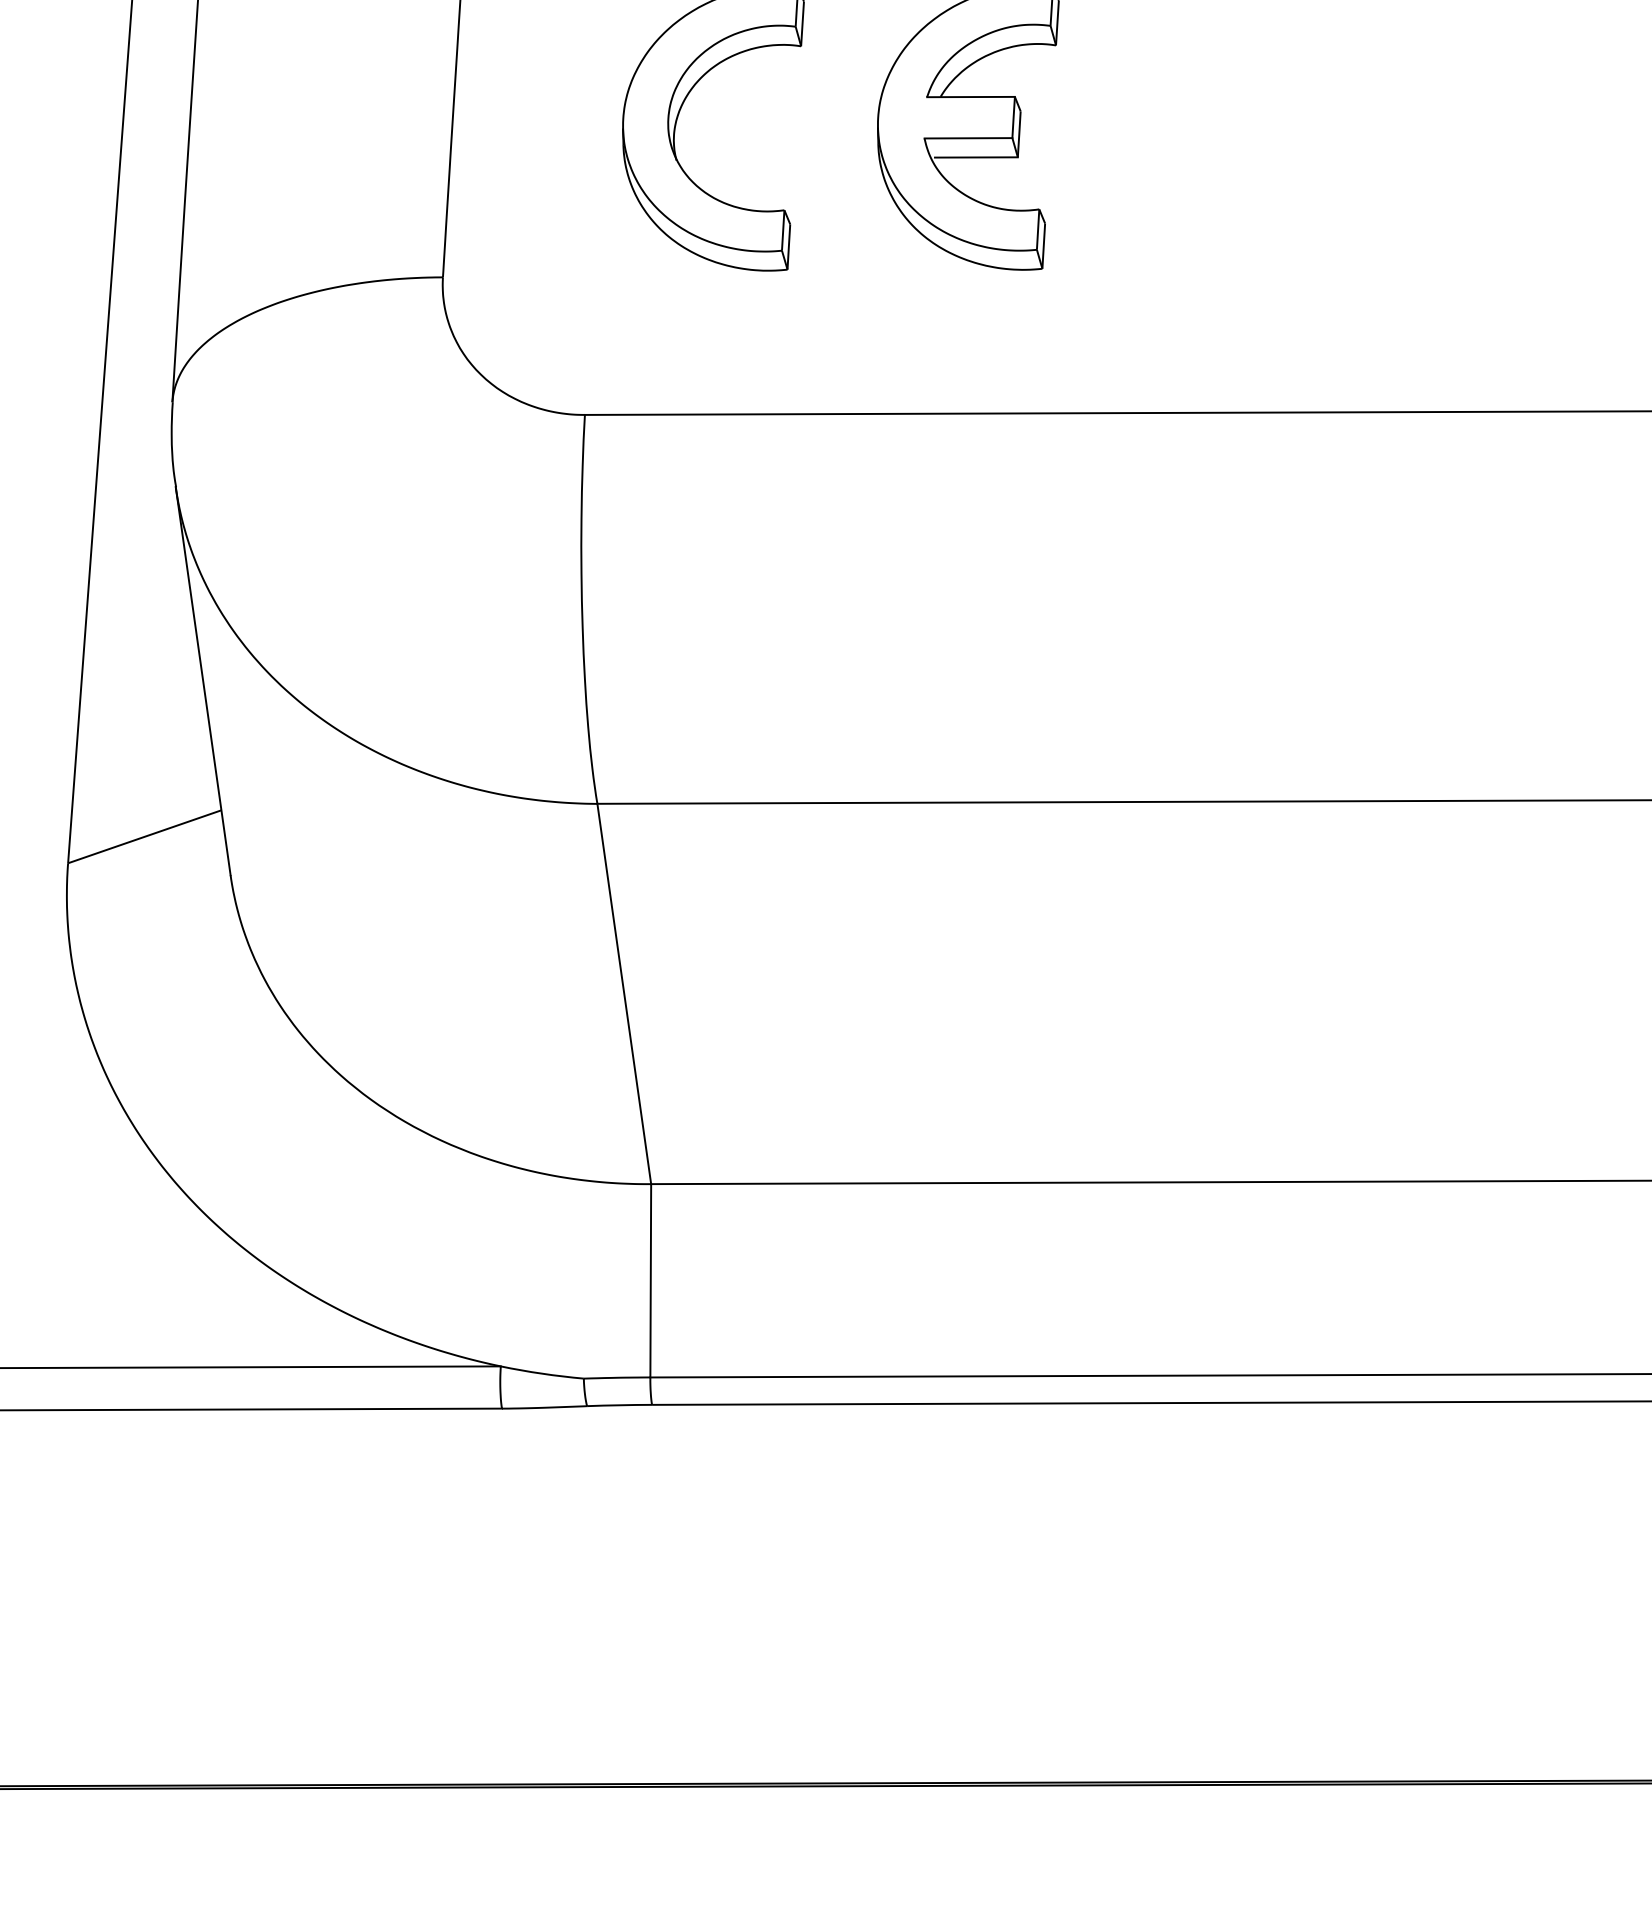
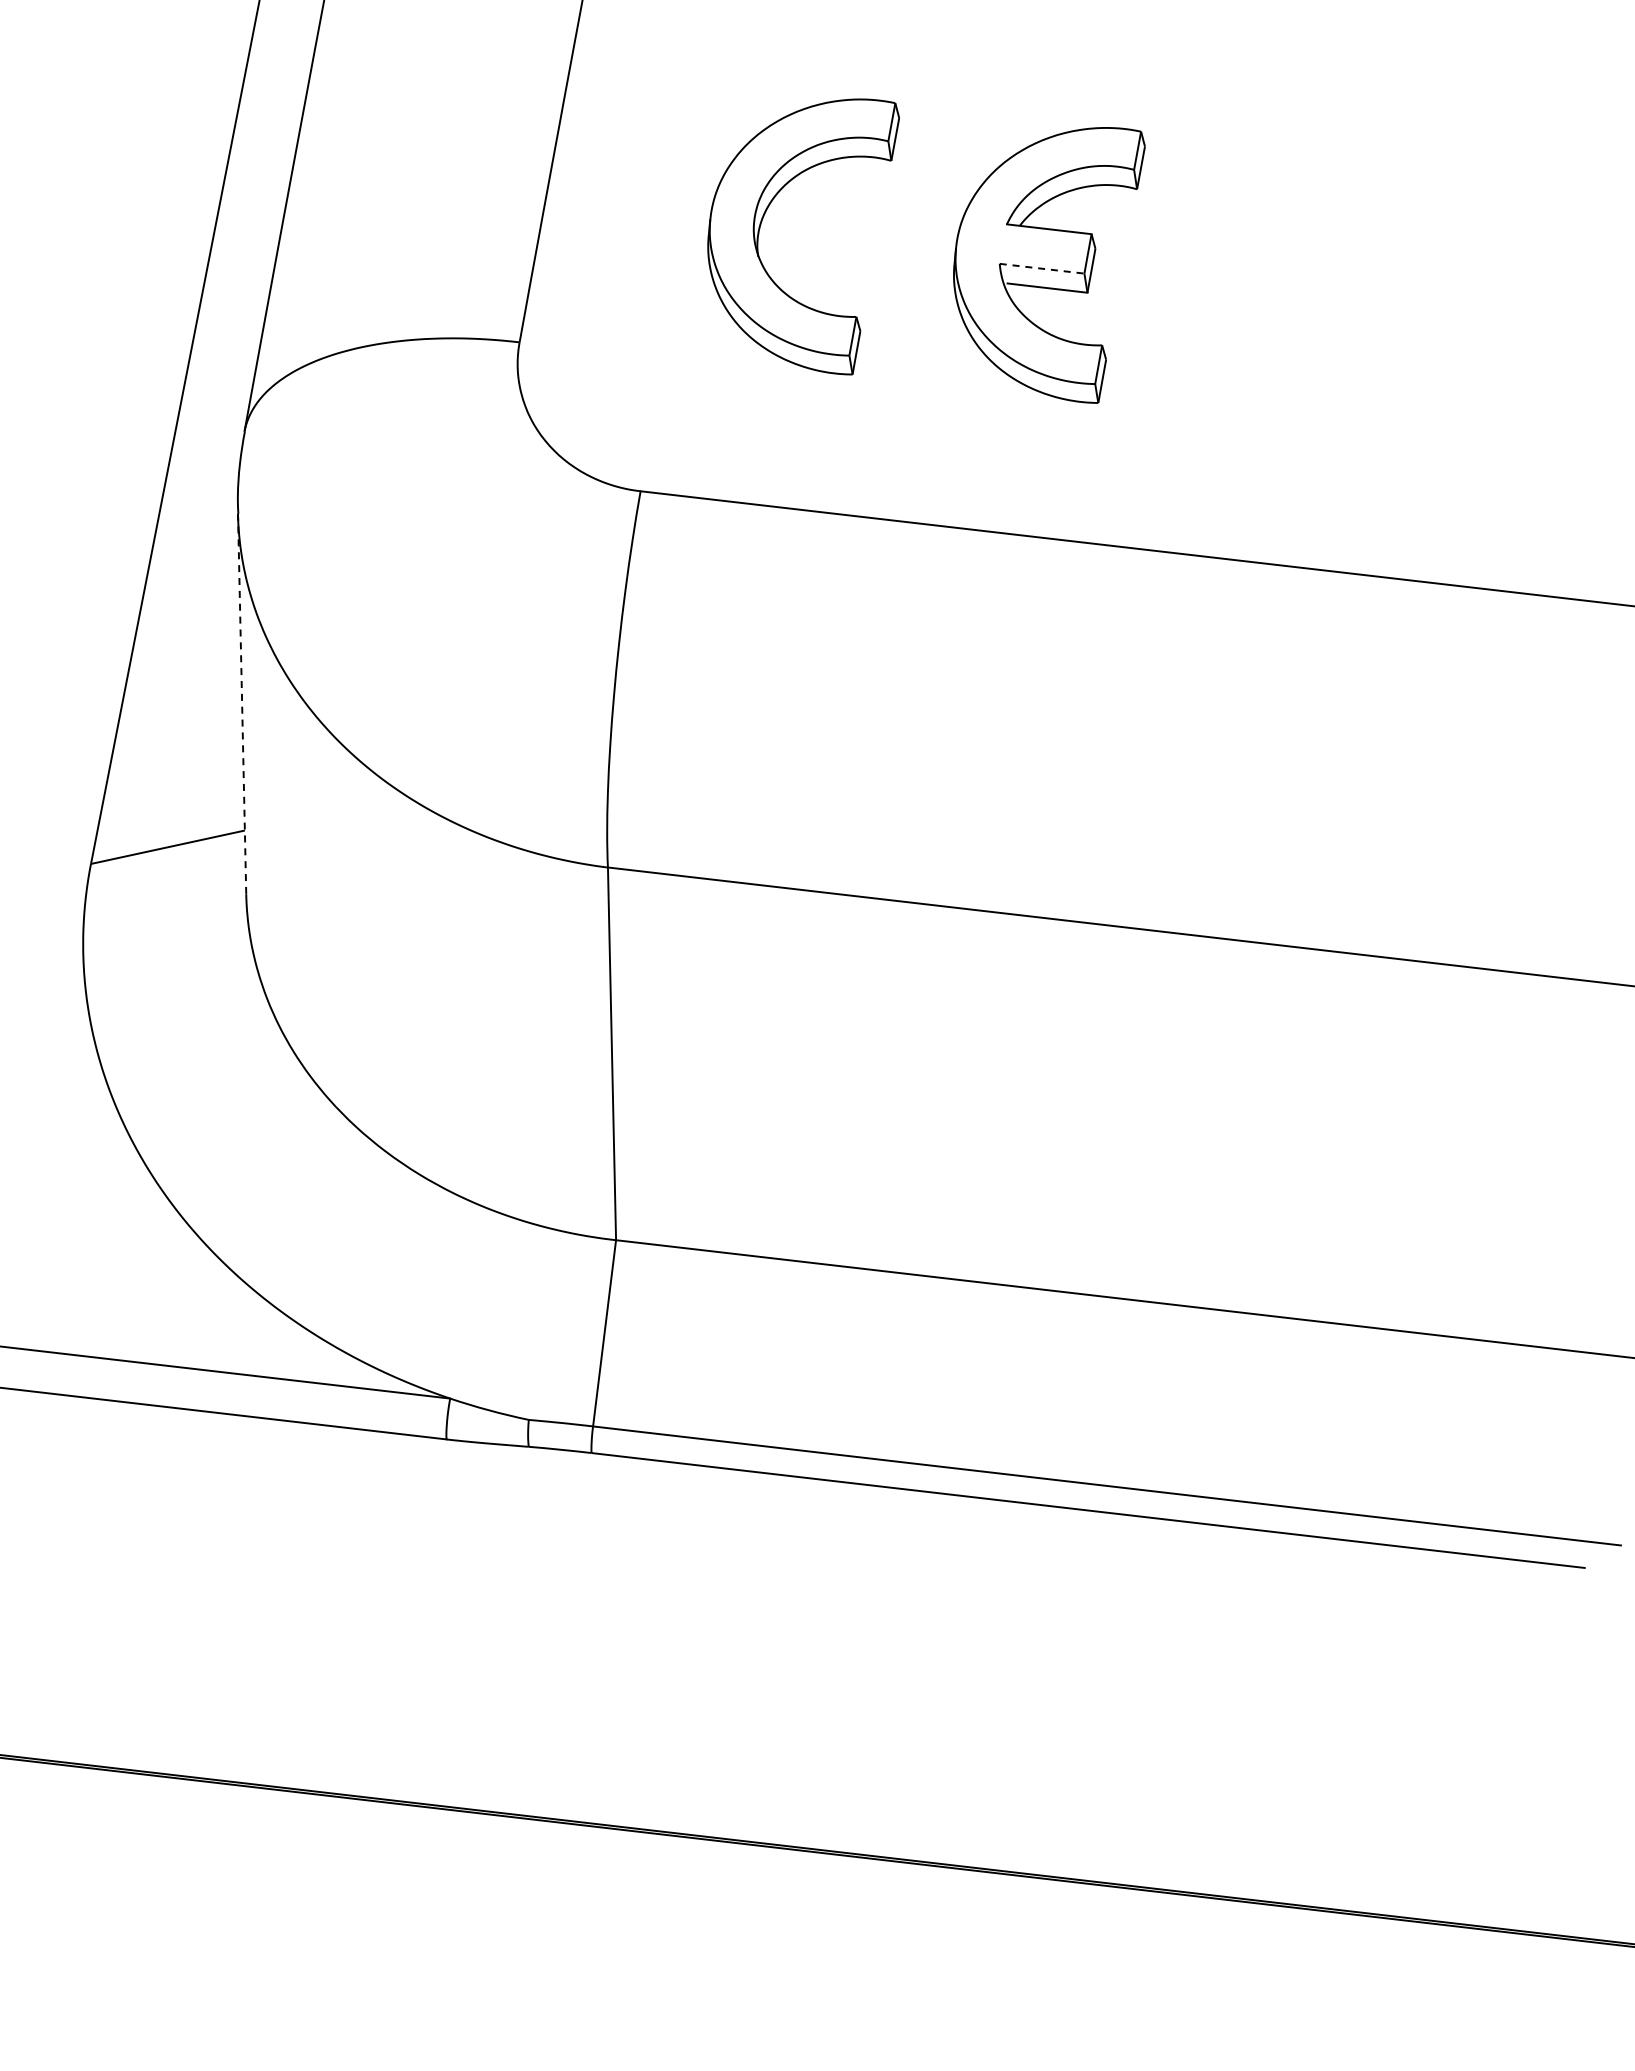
line: (968, 138) -> (1042, 268), solid -> dashed
line: (203, 681) -> (242, 704), solid -> dashed

